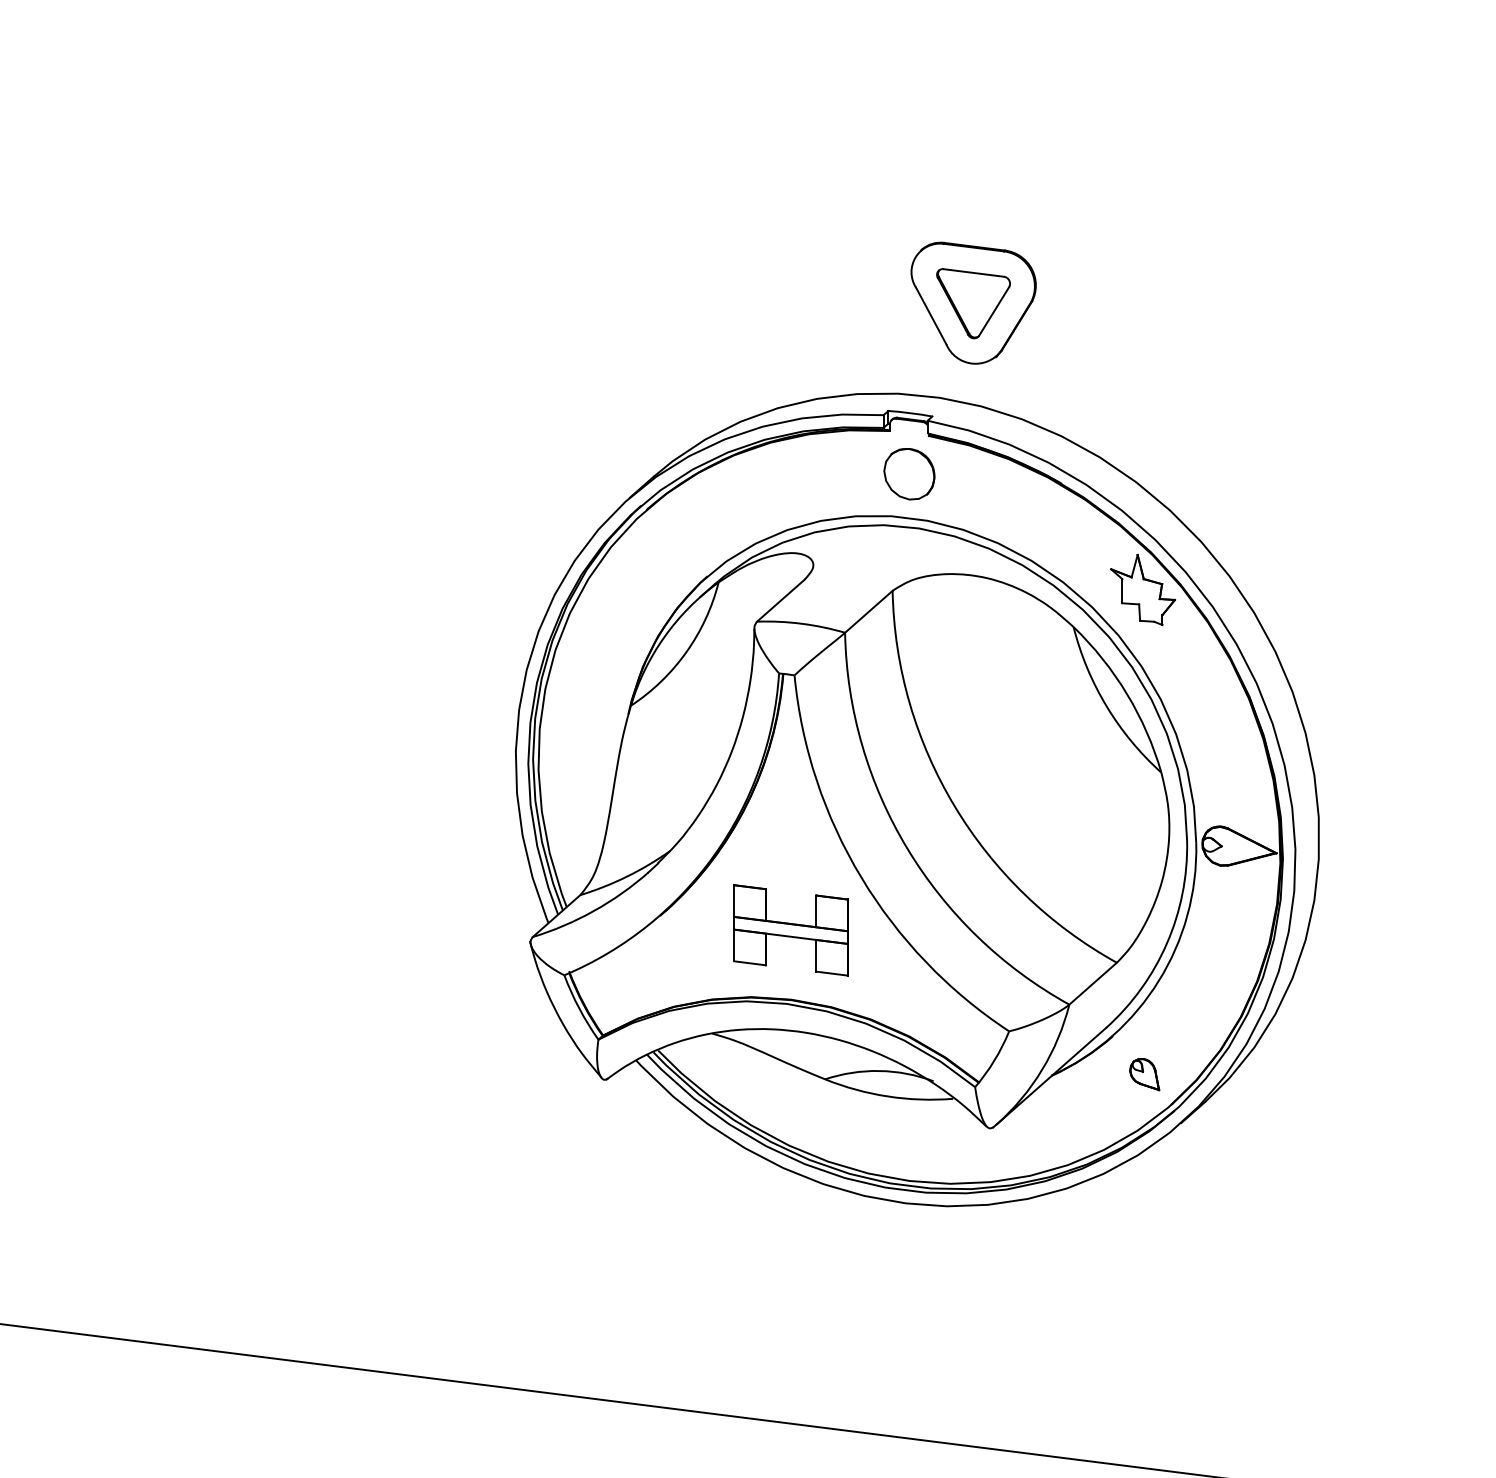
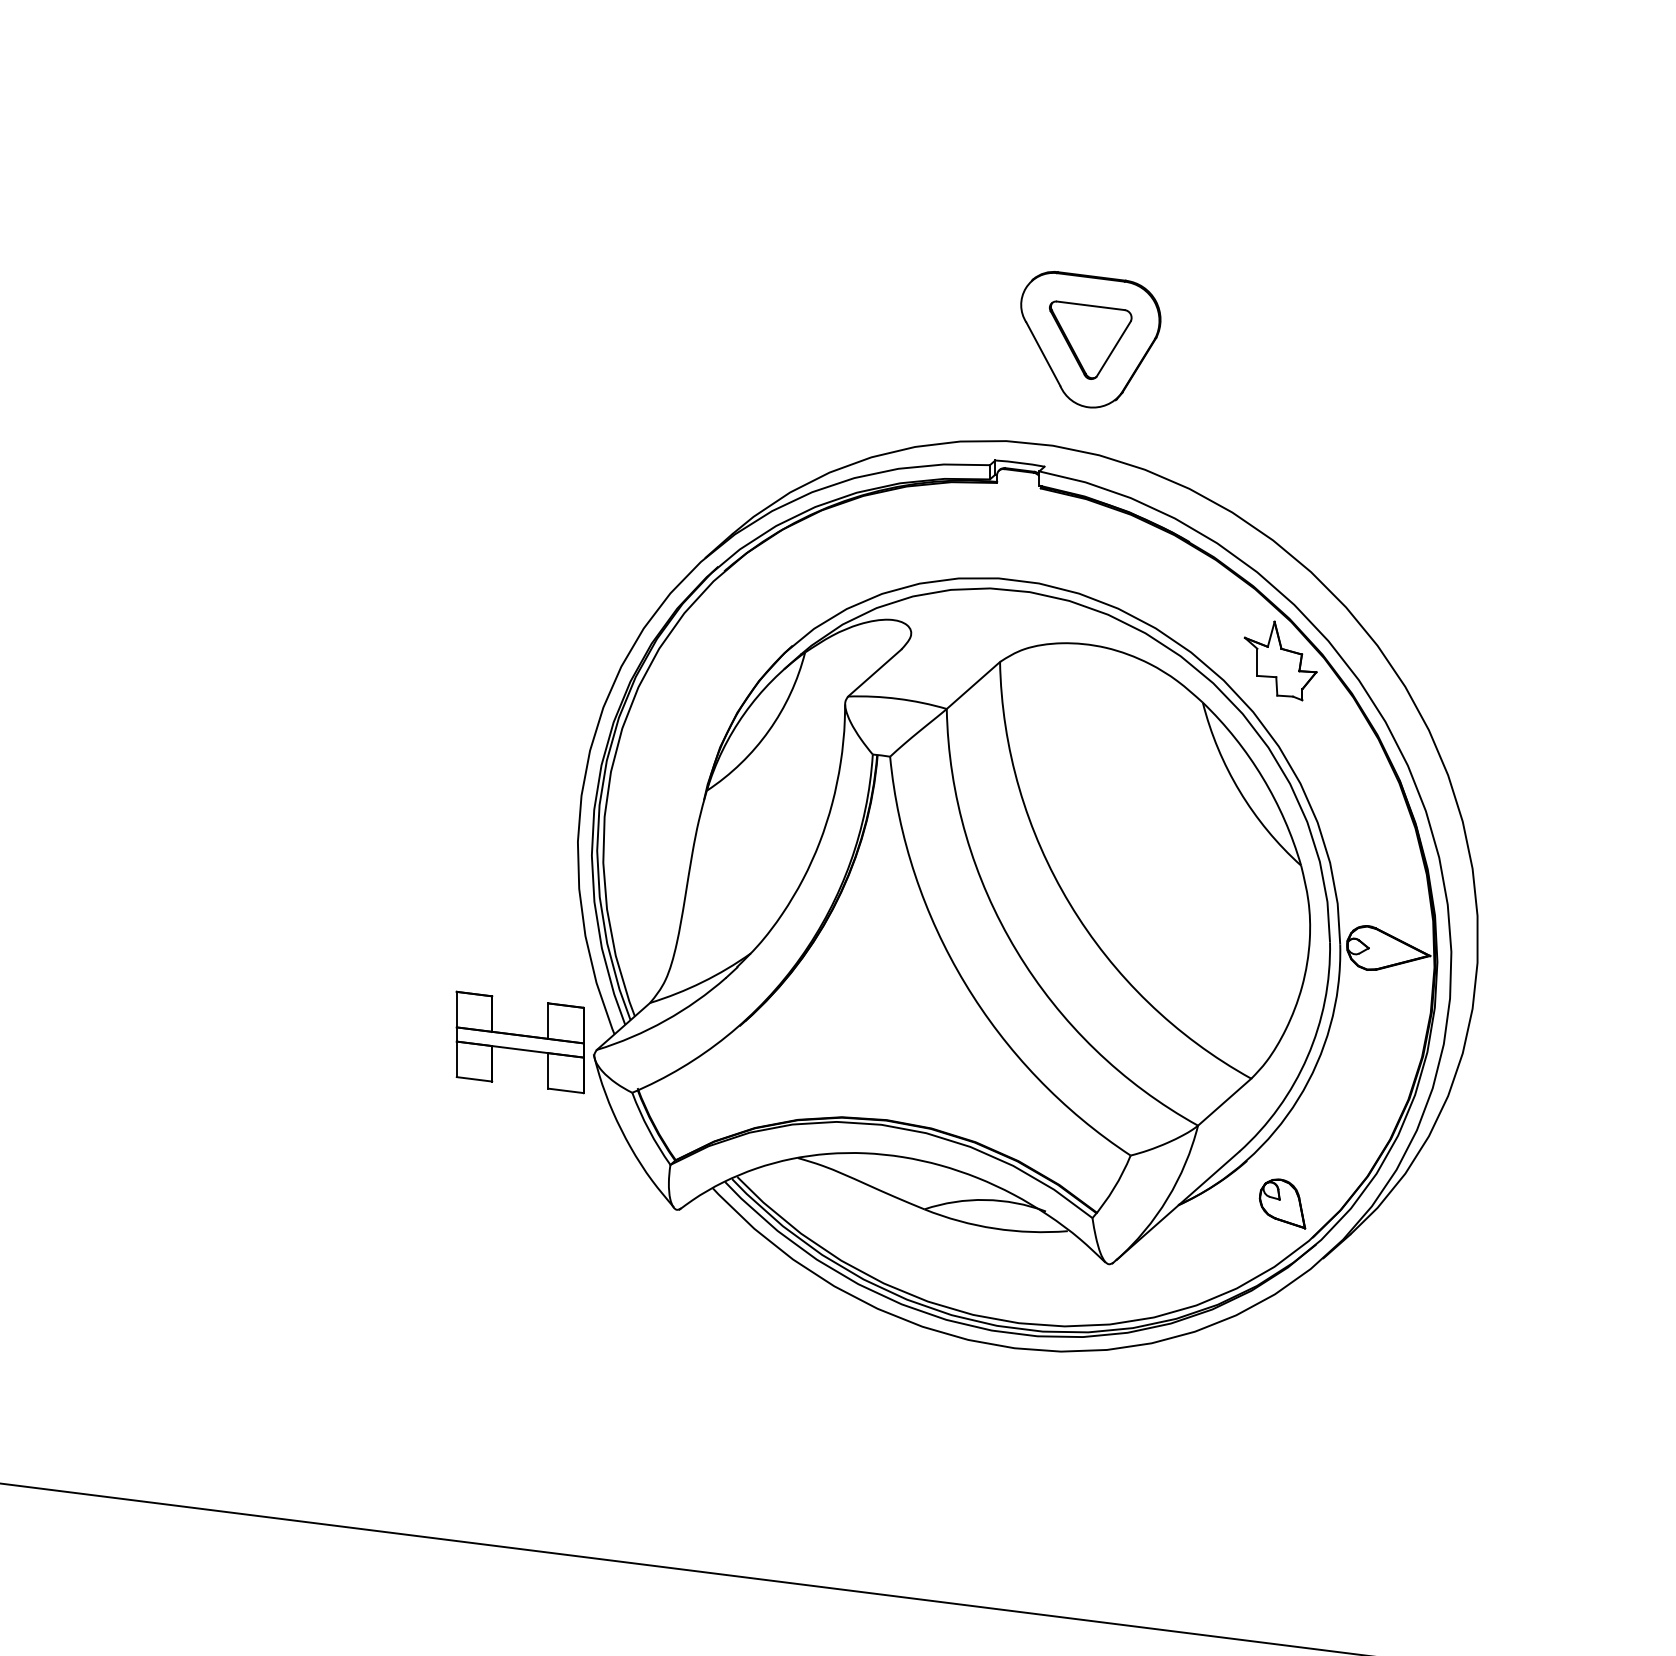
part: (909, 474) -> (1018, 531), removed
part: (790, 930) -> (519, 1042), moved
part: (1144, 1074) -> (1282, 1203), size x1.4

